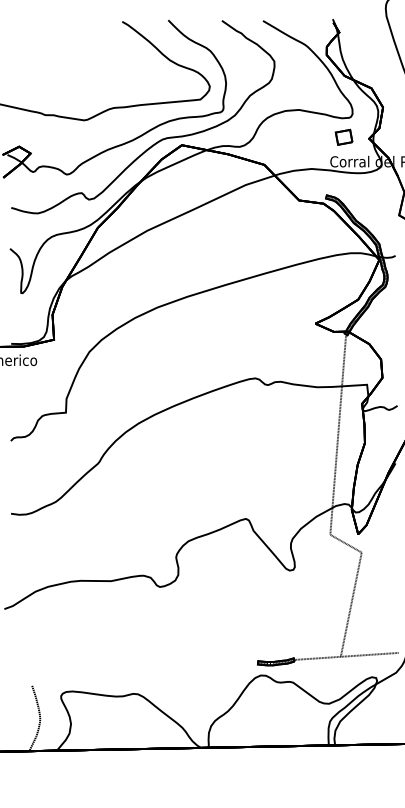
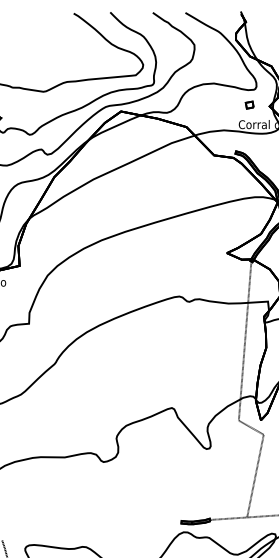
part: (343, 136) -> (249, 104), size x0.6

